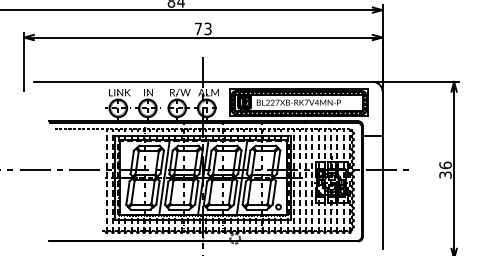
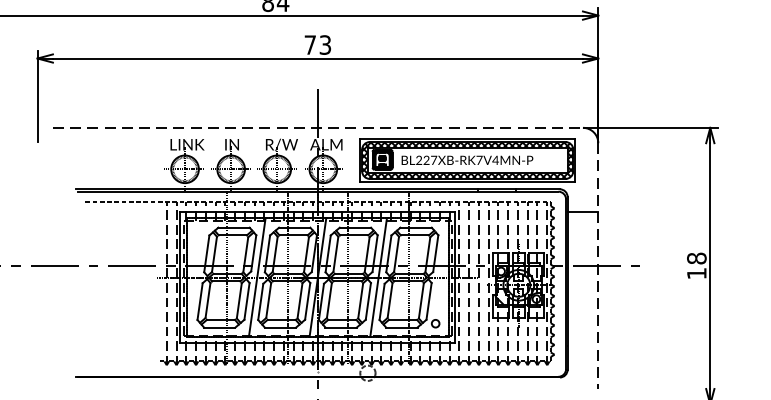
line: (203, 81) -> (318, 127), solid -> dashed
text: (445, 169) -> (696, 264), 36 -> 18
line: (382, 170) -> (598, 266), solid -> dashed

